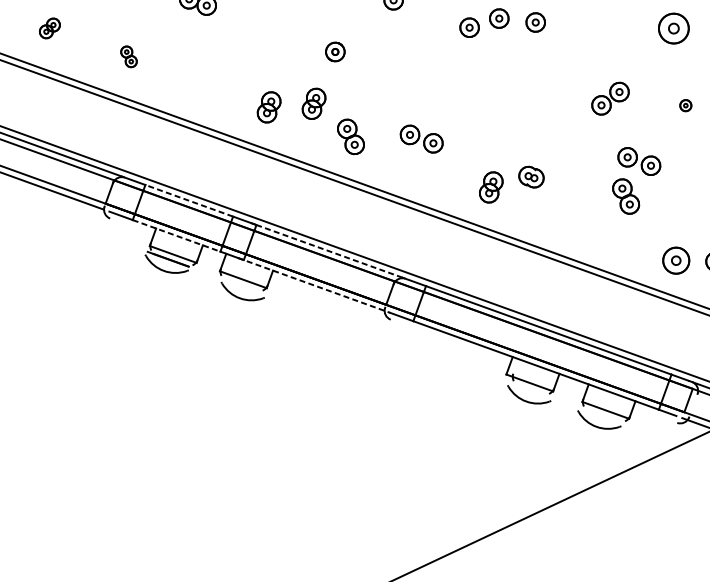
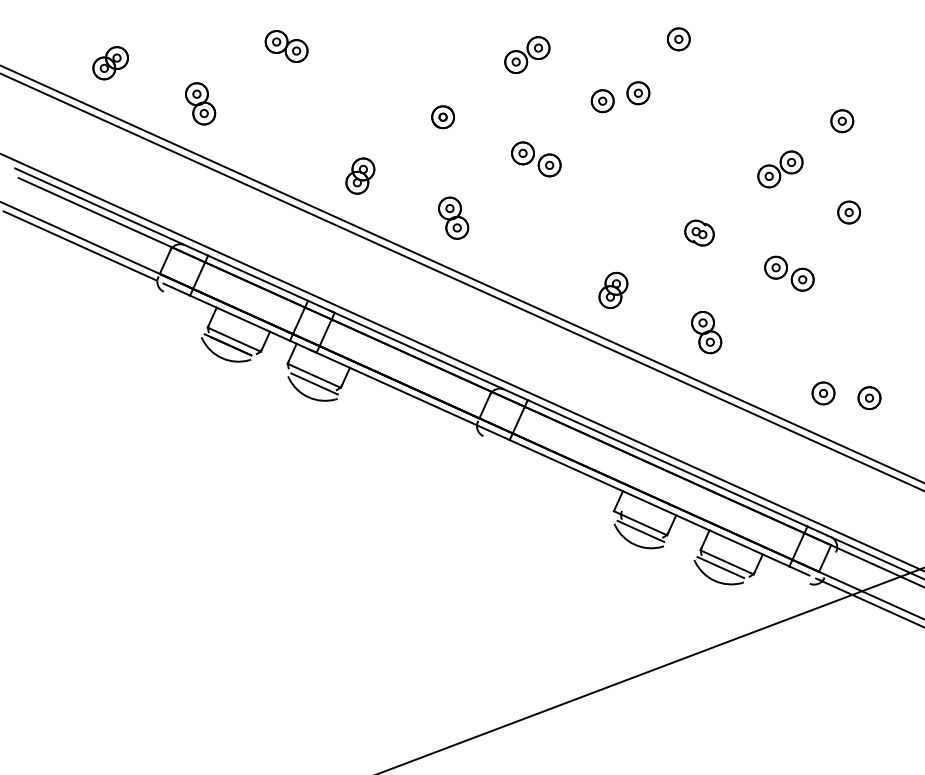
part: (535, 22) -> (680, 101), removed
part: (49, 28) -> (110, 63), size x1.43
part: (674, 28) -> (842, 121), size x0.62
part: (128, 56) -> (200, 103), size x1.67
part: (610, 98) -> (780, 169), moved
part: (314, 103) -> (413, 175), removed
part: (685, 105) -> (848, 212), size x1.67
part: (421, 139) -> (536, 159), moved
part: (531, 176) -> (699, 232), moved
part: (625, 196) -> (706, 332), moved
line: (189, 200) -> (258, 278), dashed -> solid
line: (177, 236) -> (240, 318), dashed -> solid
line: (329, 251) -> (417, 350), dashed -> solid
part: (676, 260) -> (823, 393), size x0.71
line: (314, 285) -> (397, 389), dashed -> solid
line: (244, 286) -> (314, 383), added
line: (530, 389) -> (640, 530), added
line: (600, 415) -> (720, 567), added

